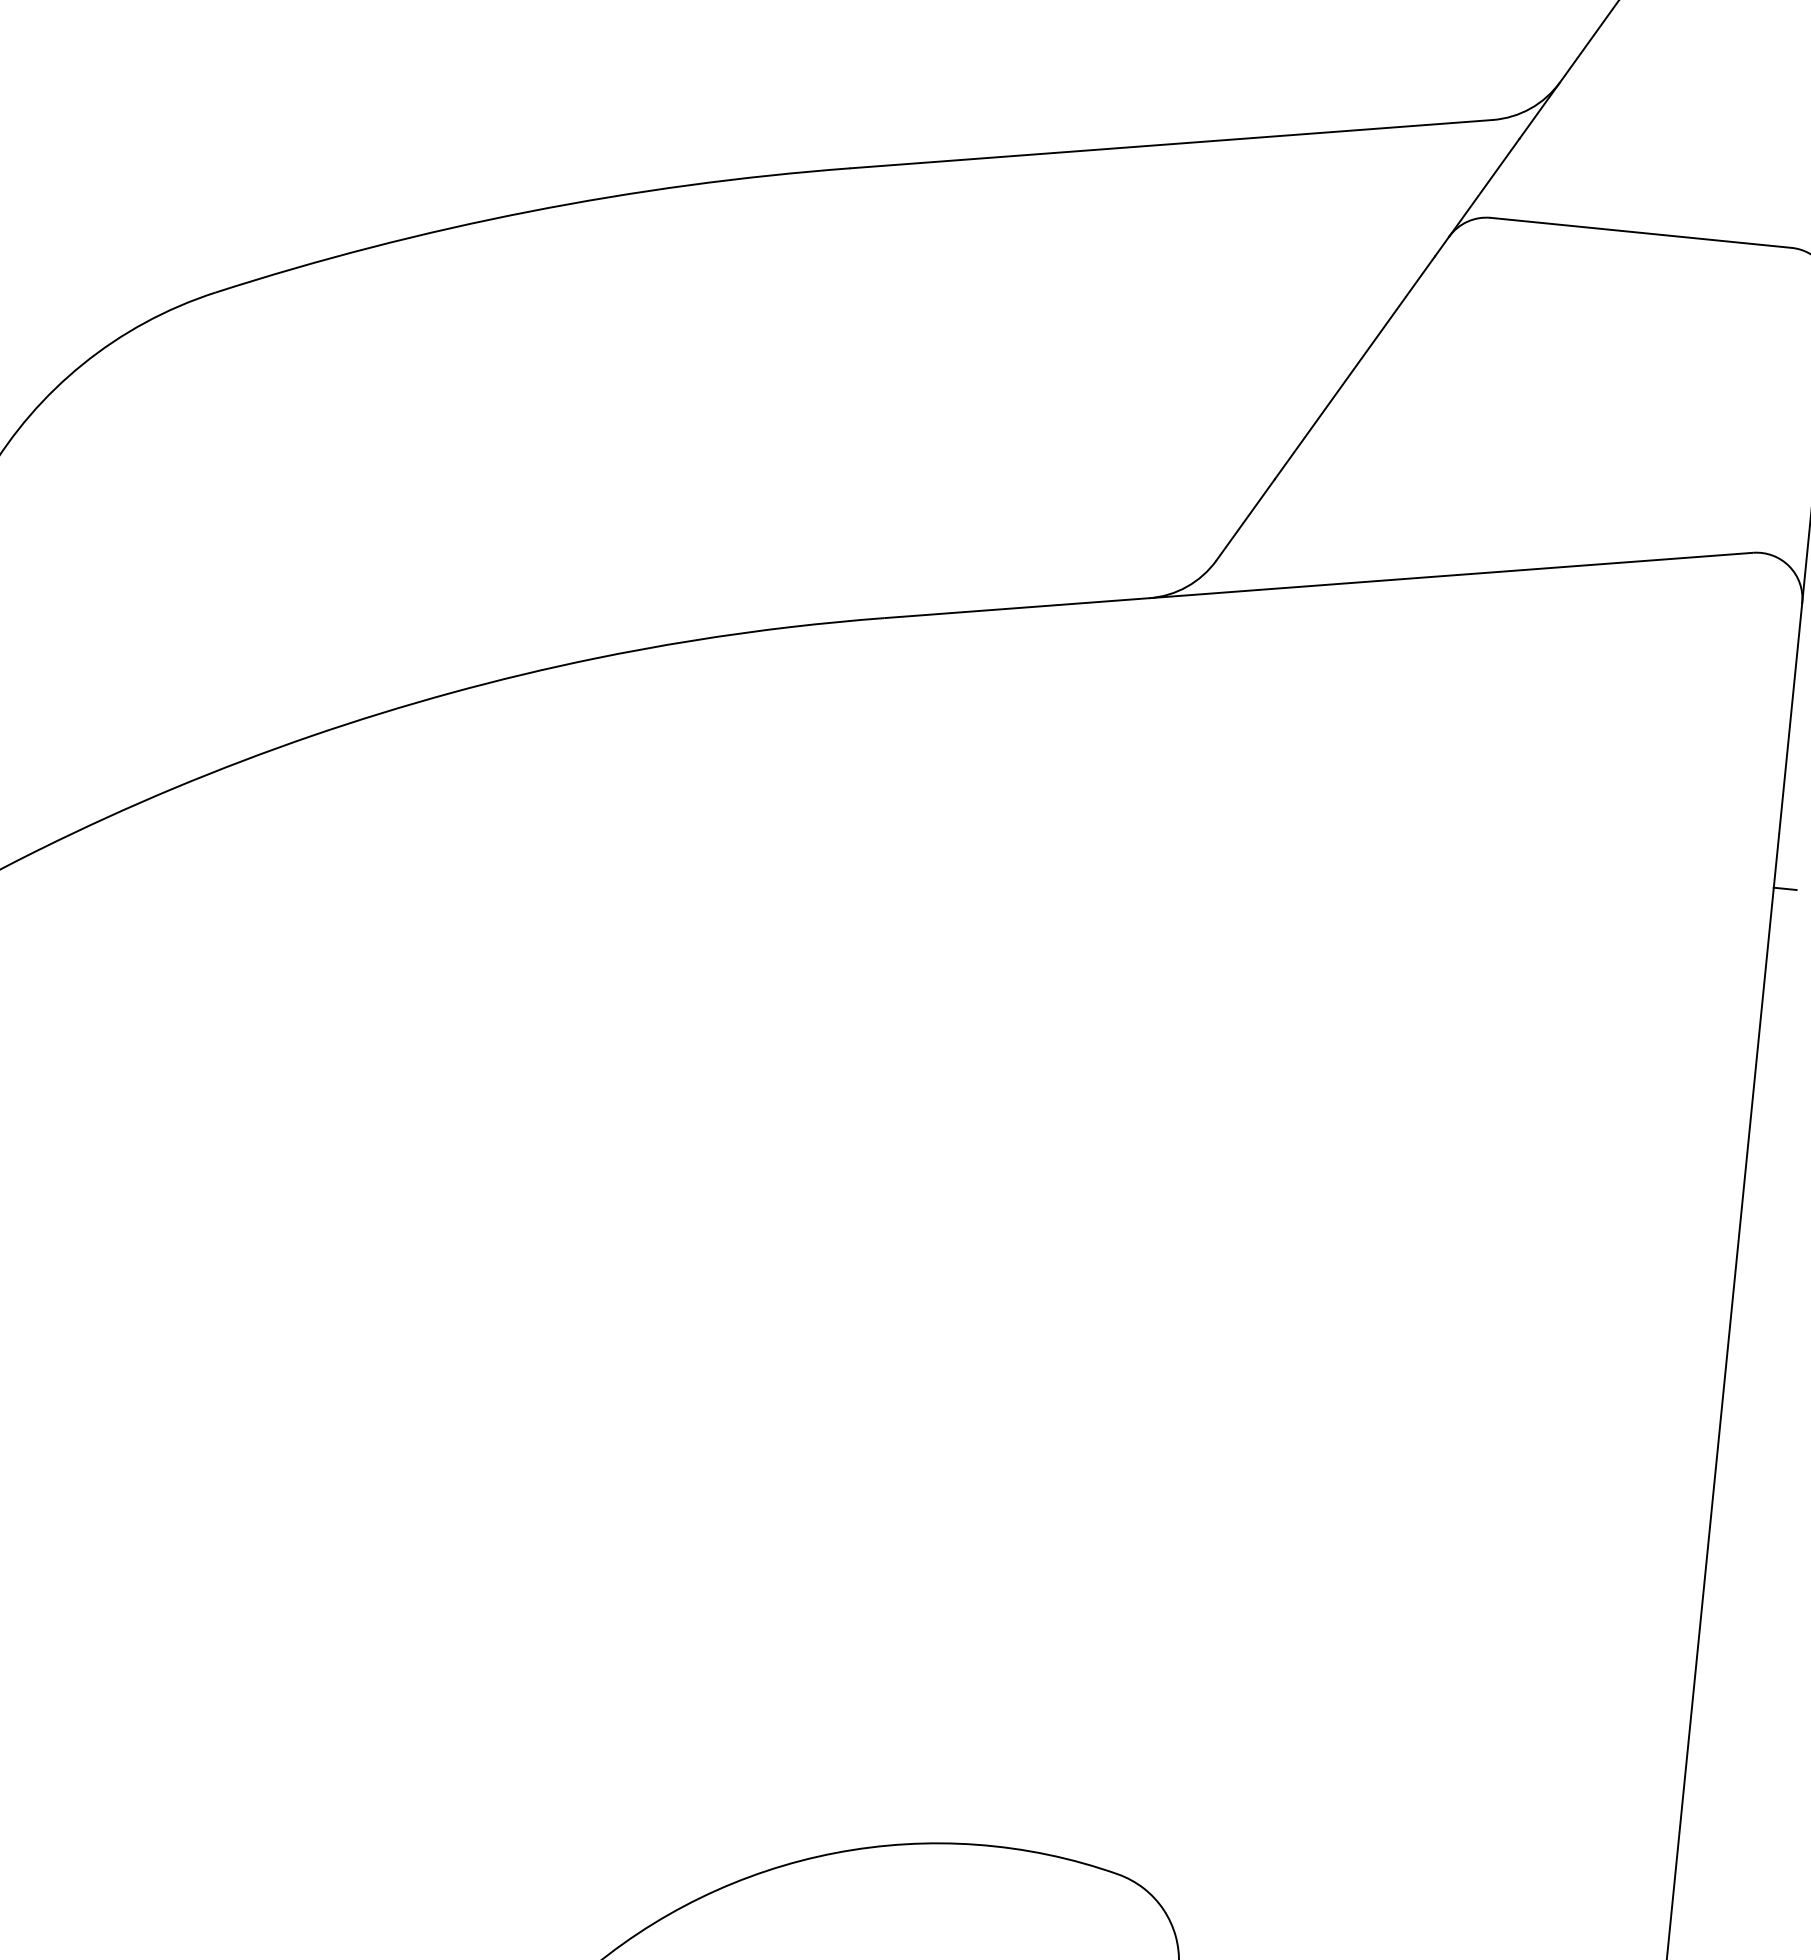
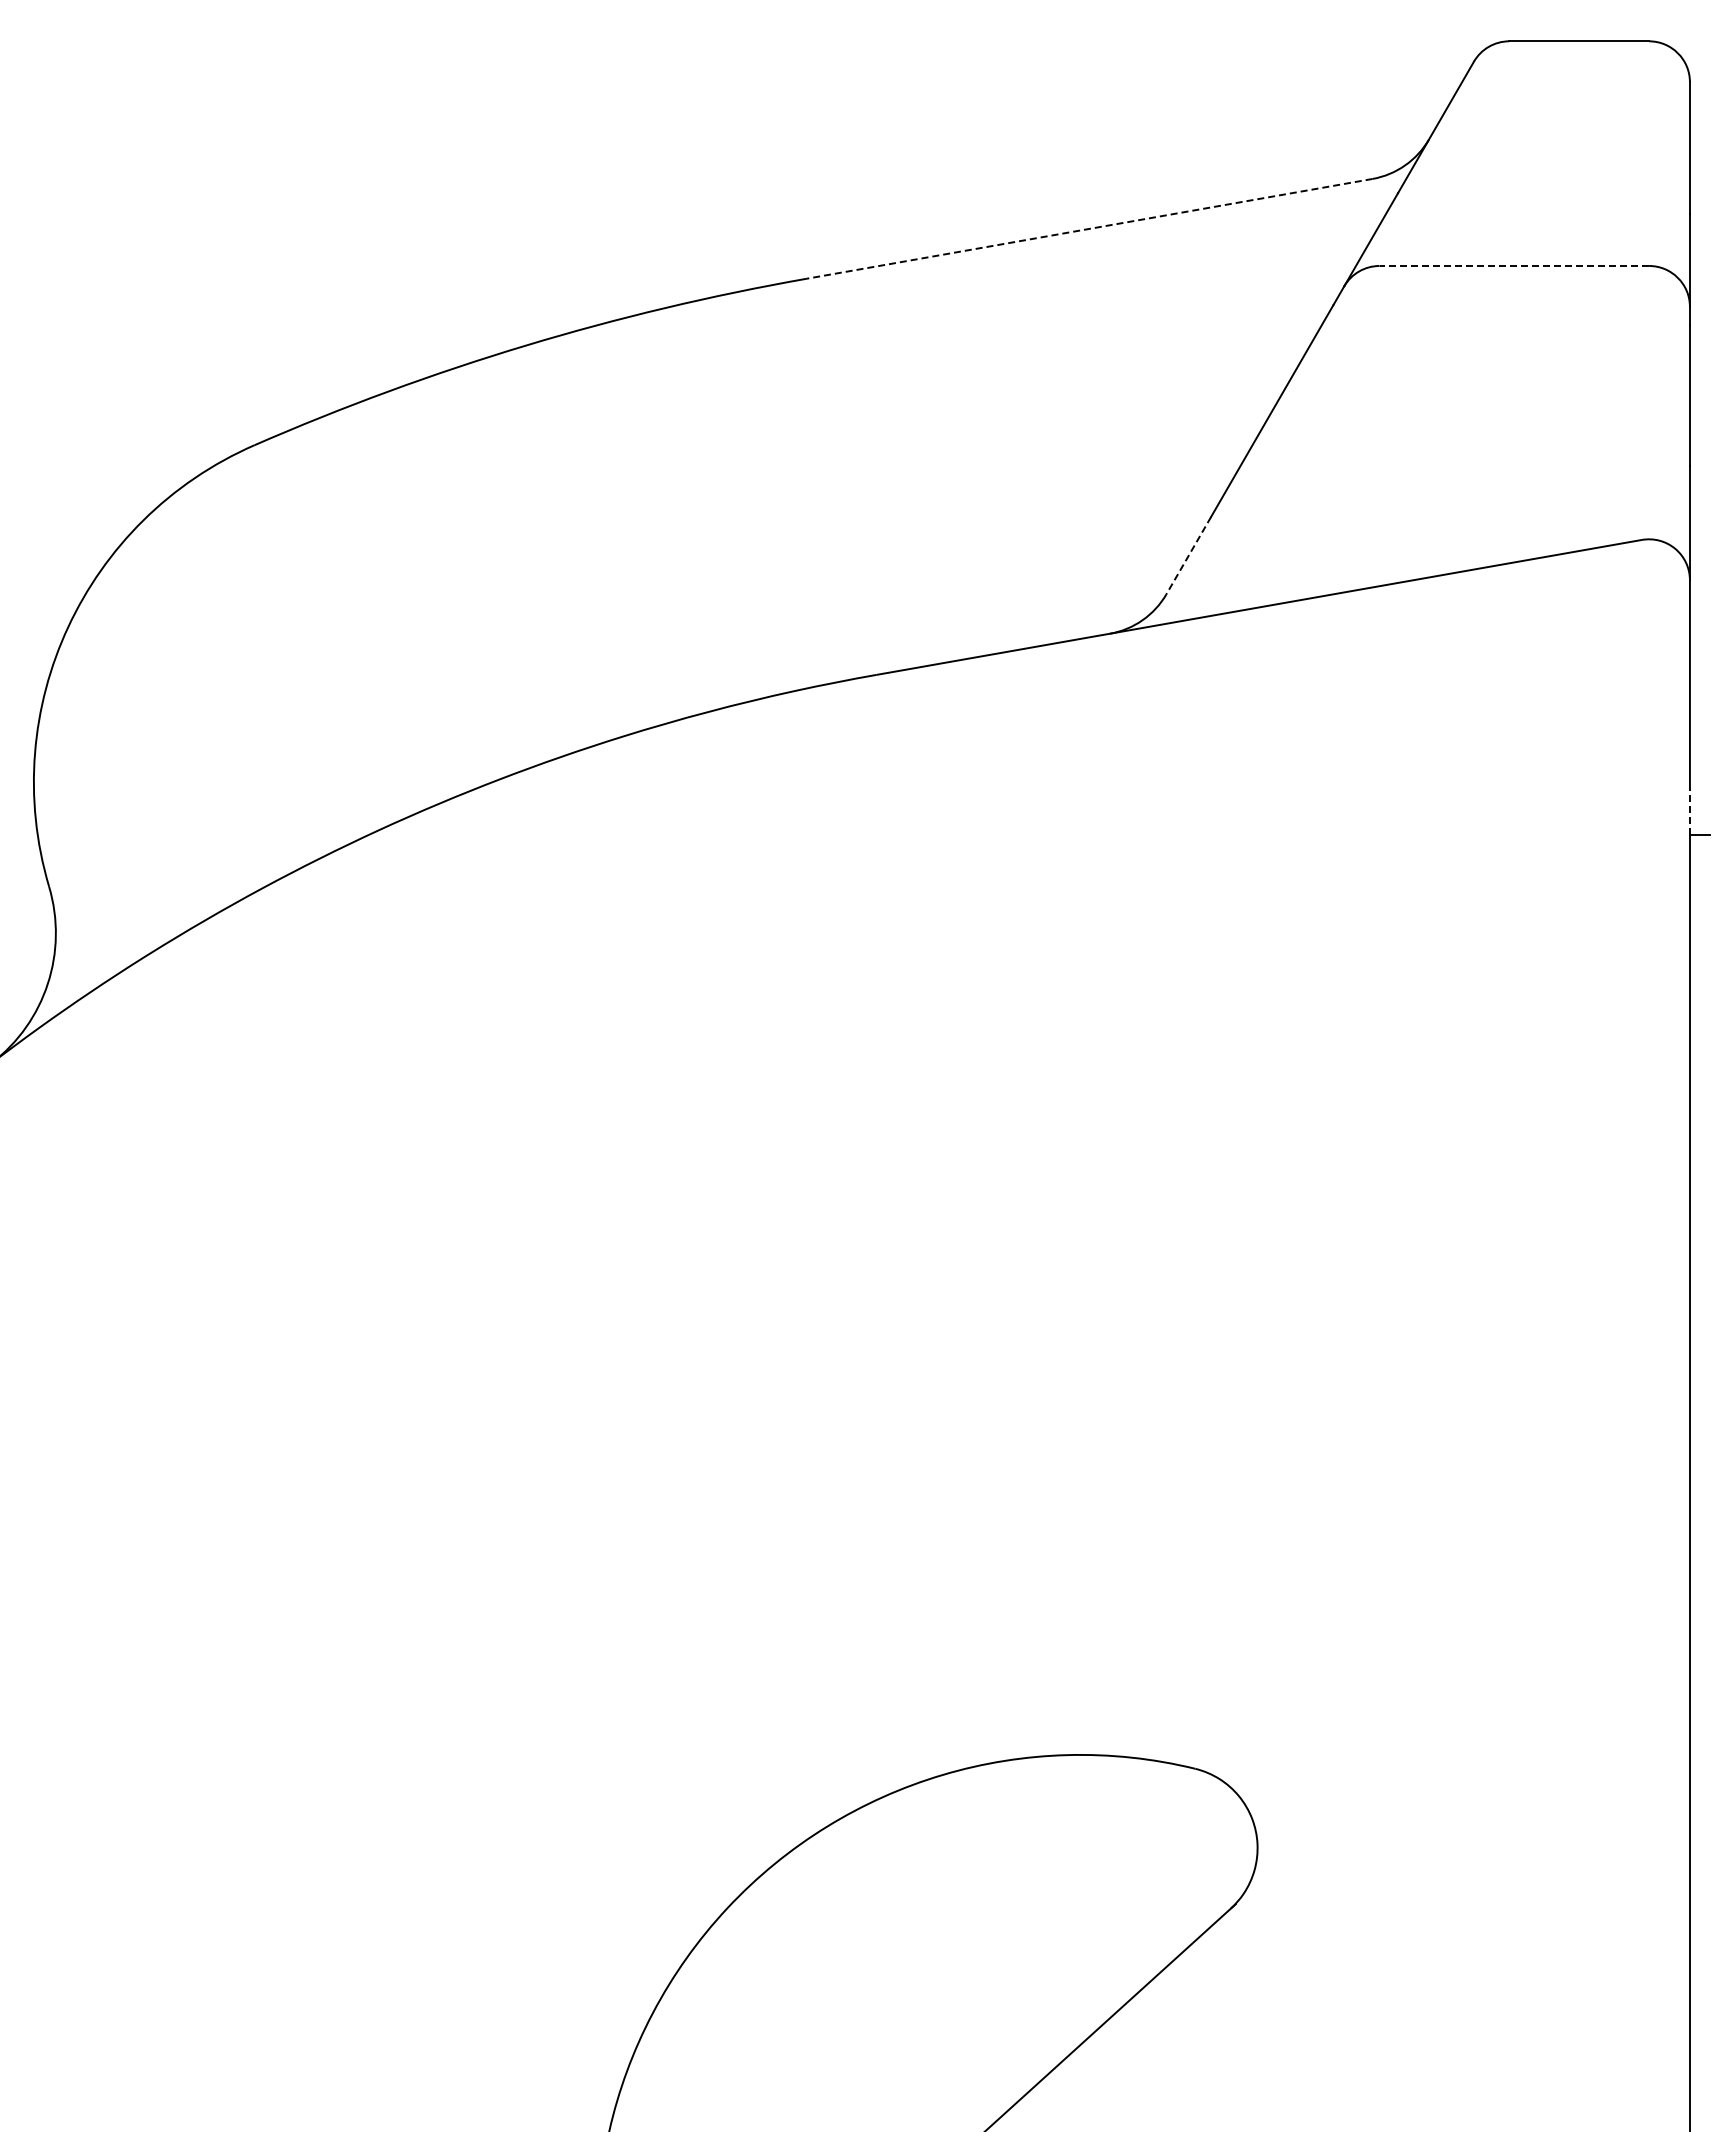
line: (1171, 143) -> (1089, 228), solid -> dashed
line: (1641, 232) -> (1514, 265), solid -> dashed
line: (1245, 519) -> (1188, 555), solid -> dashed
line: (1775, 861) -> (1689, 811), solid -> dashed

